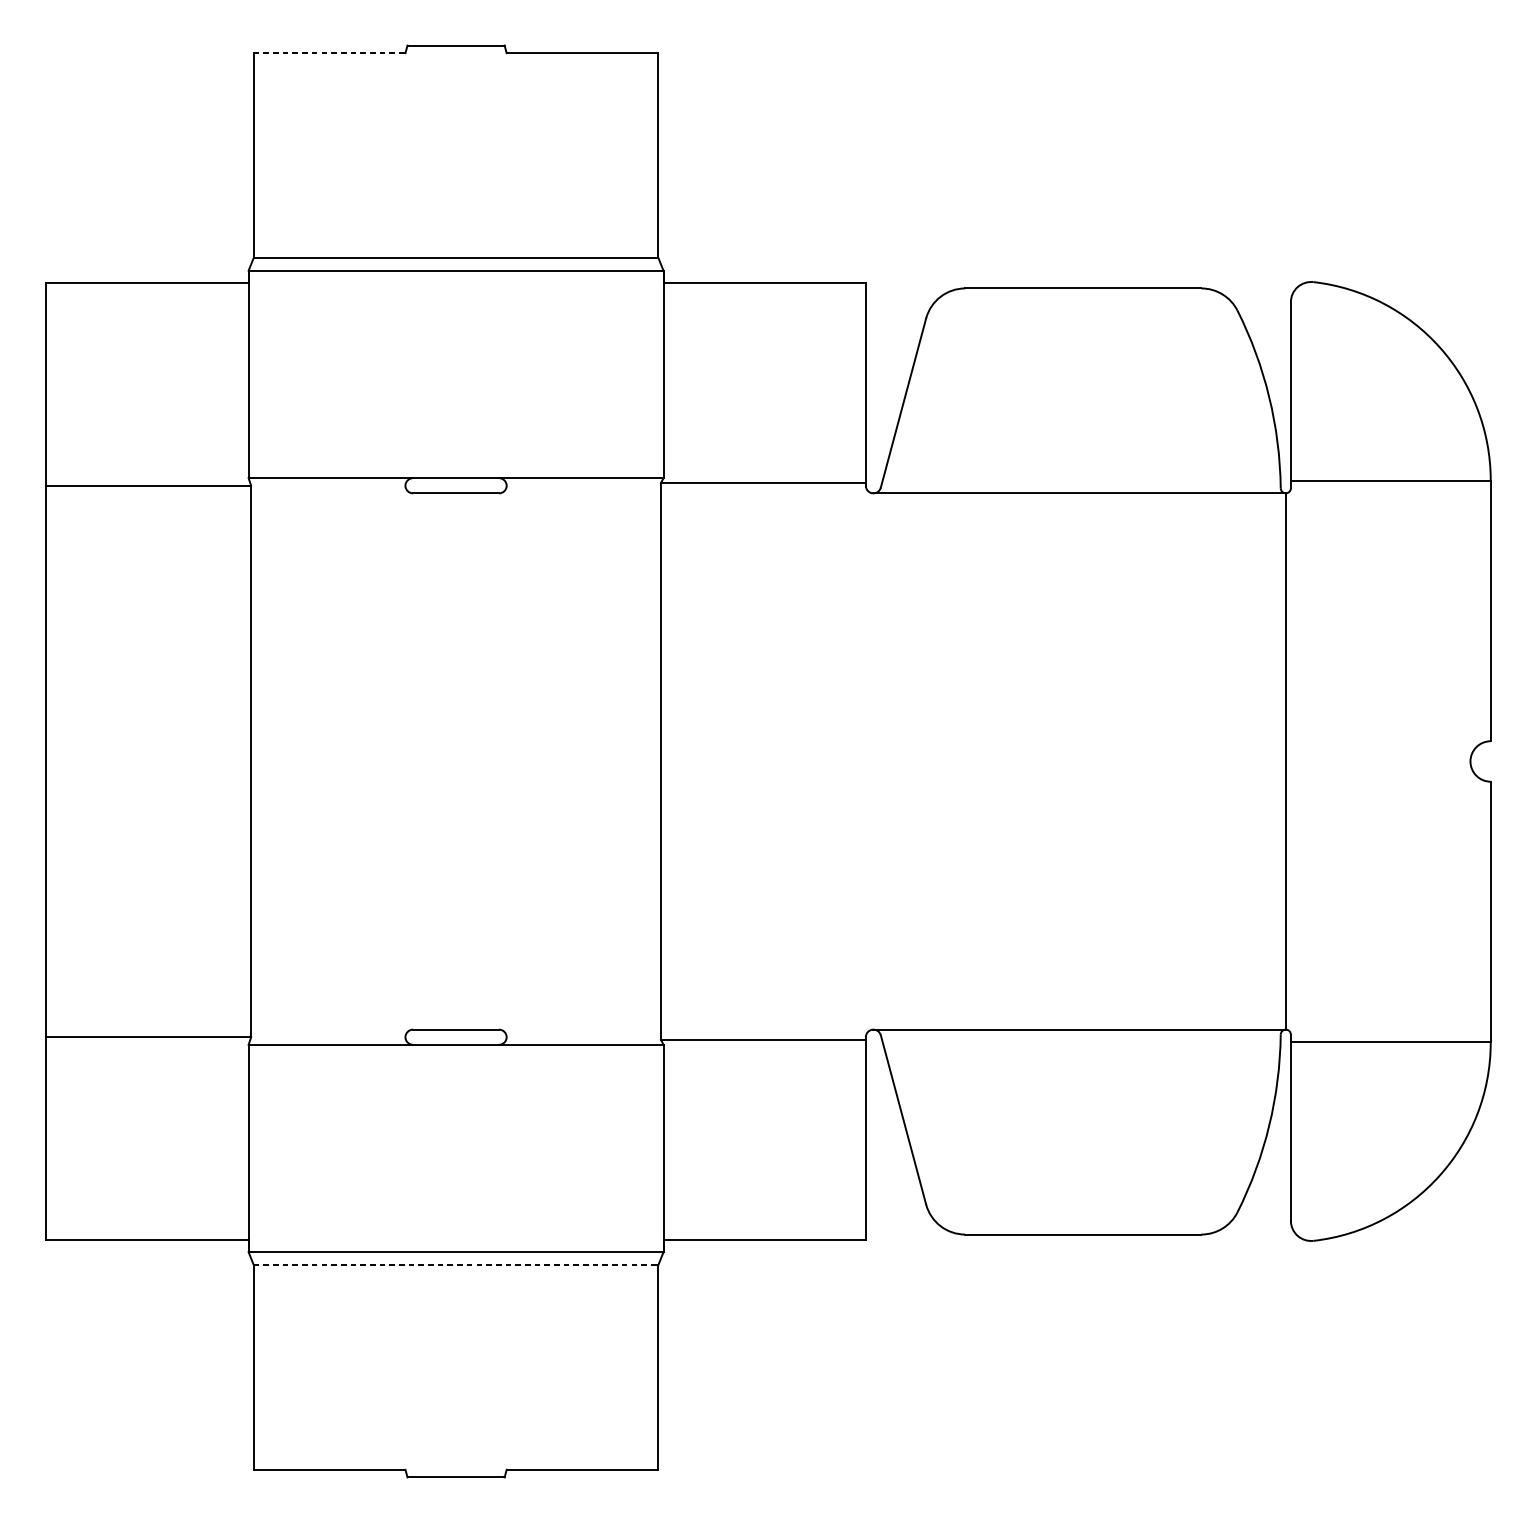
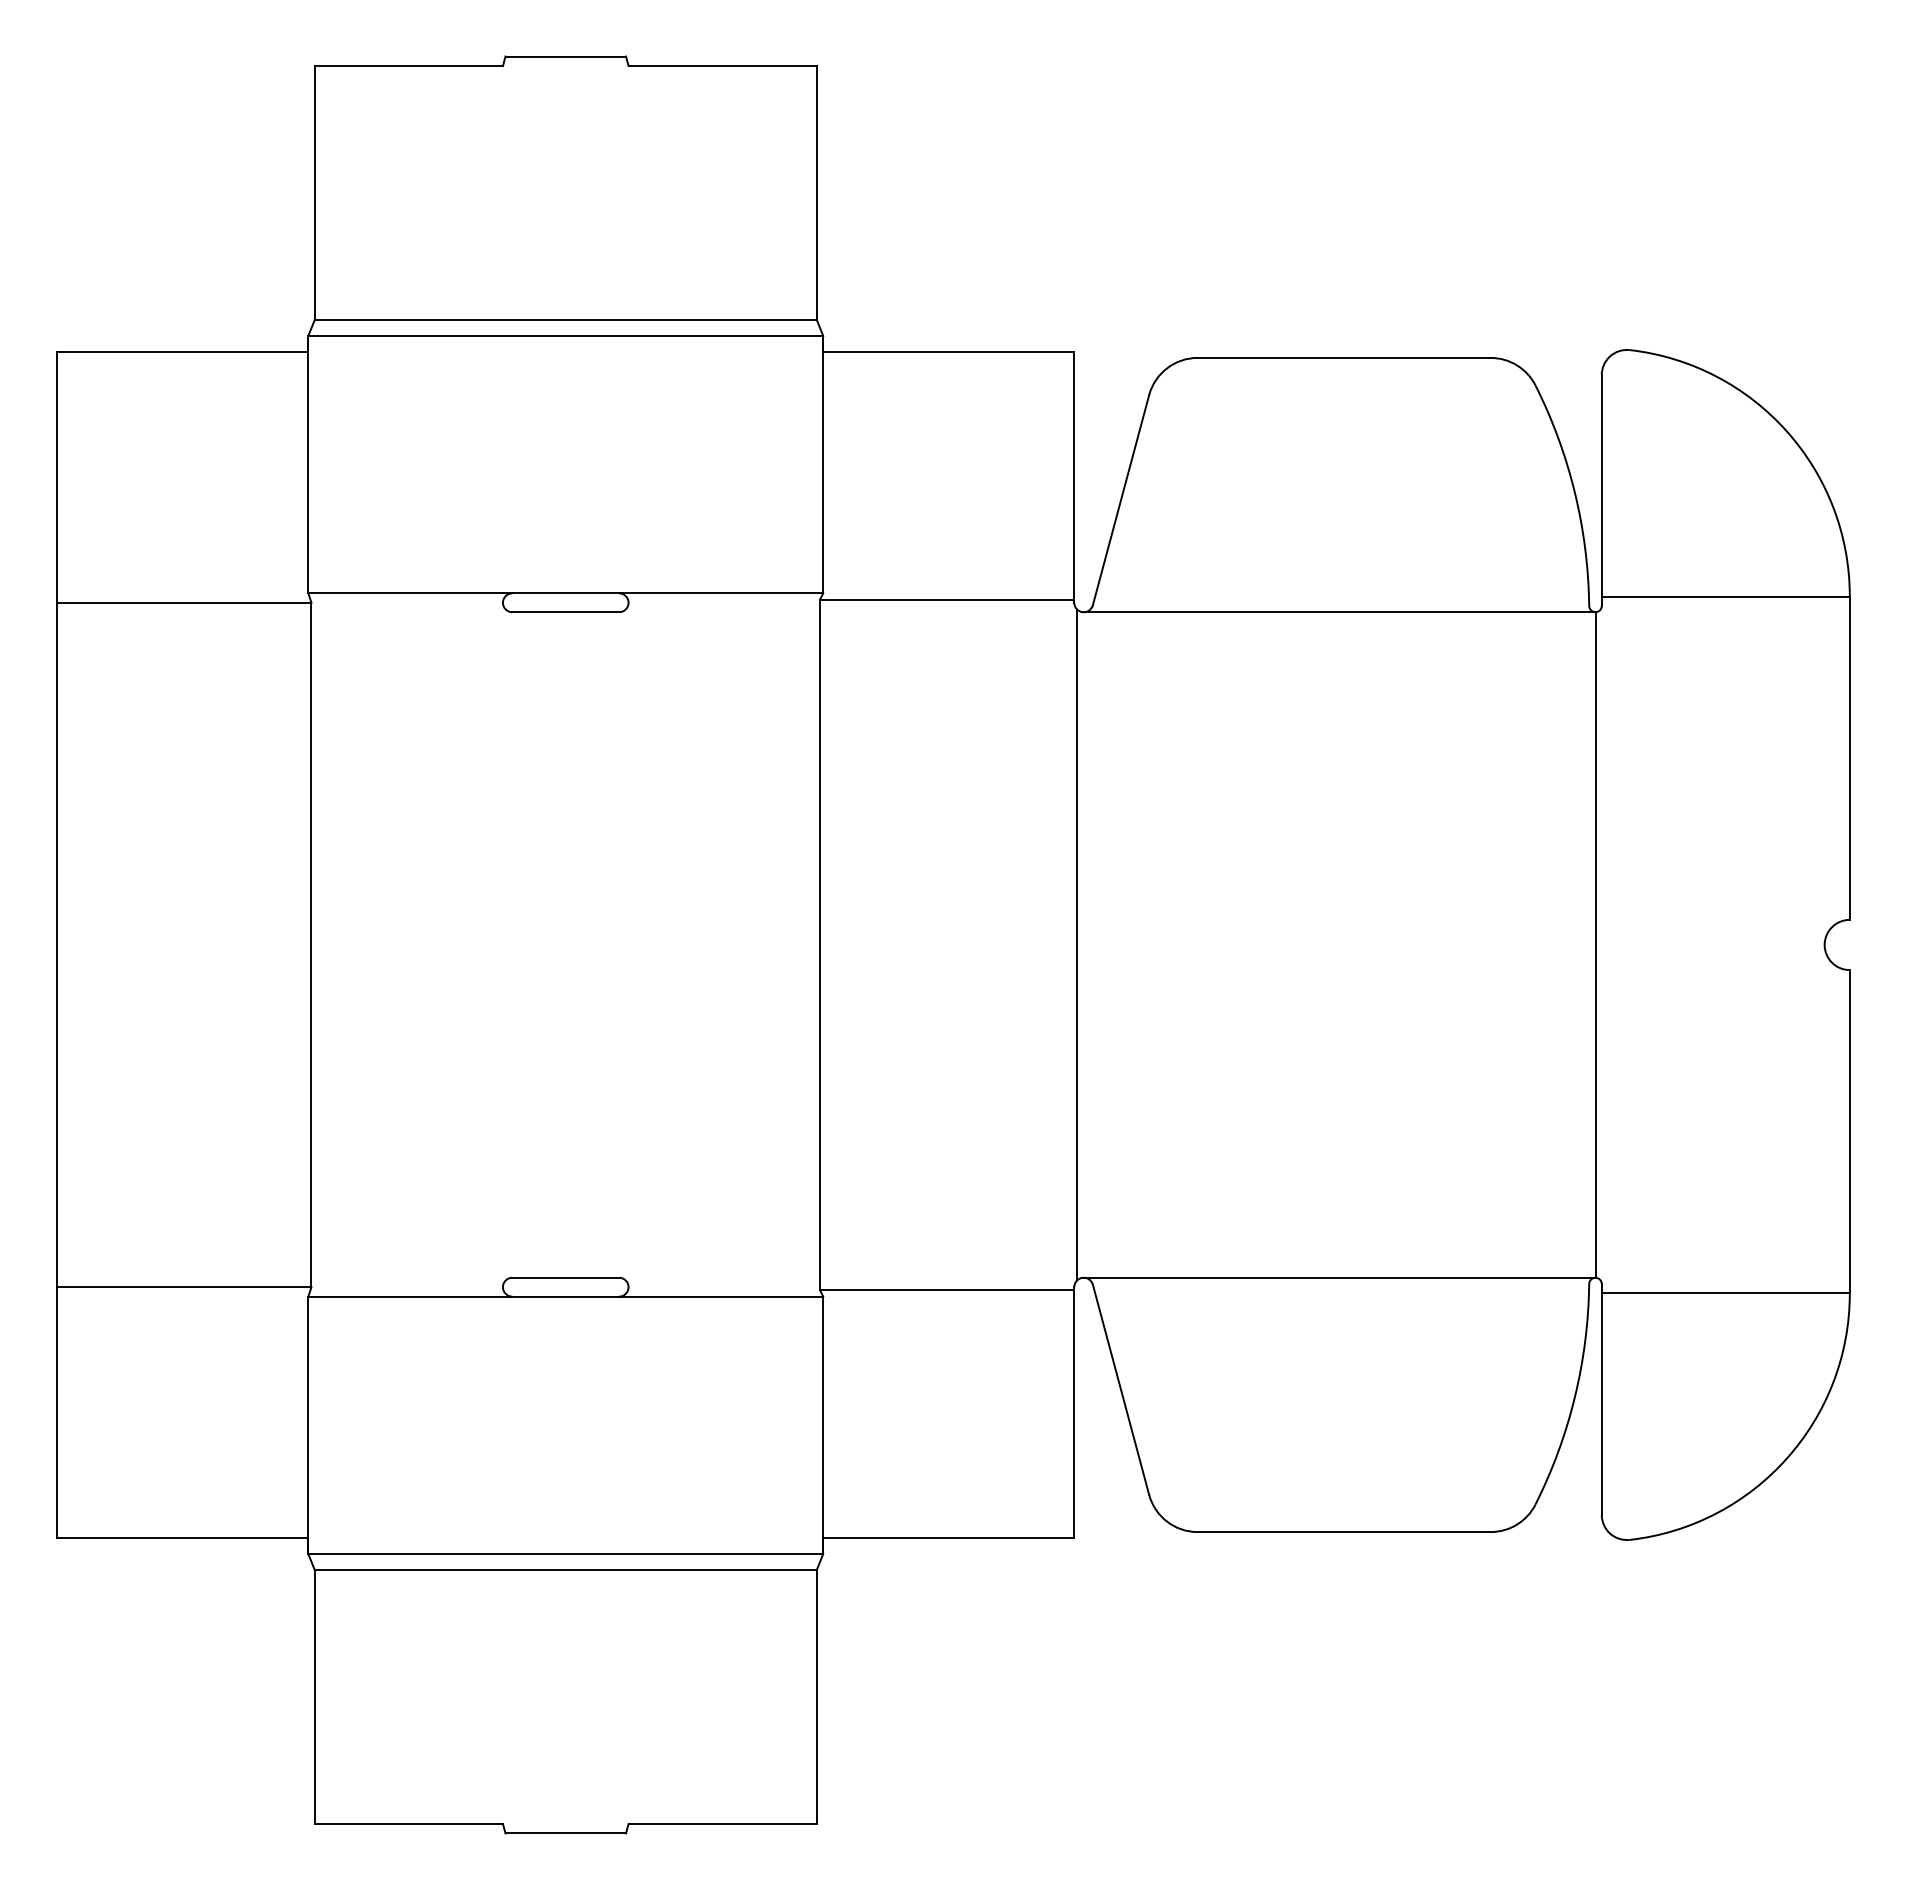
line: (330, 52) -> (409, 65), dashed -> solid
line: (868, 761) -> (1077, 944), added
line: (456, 1264) -> (566, 1569), dashed -> solid

